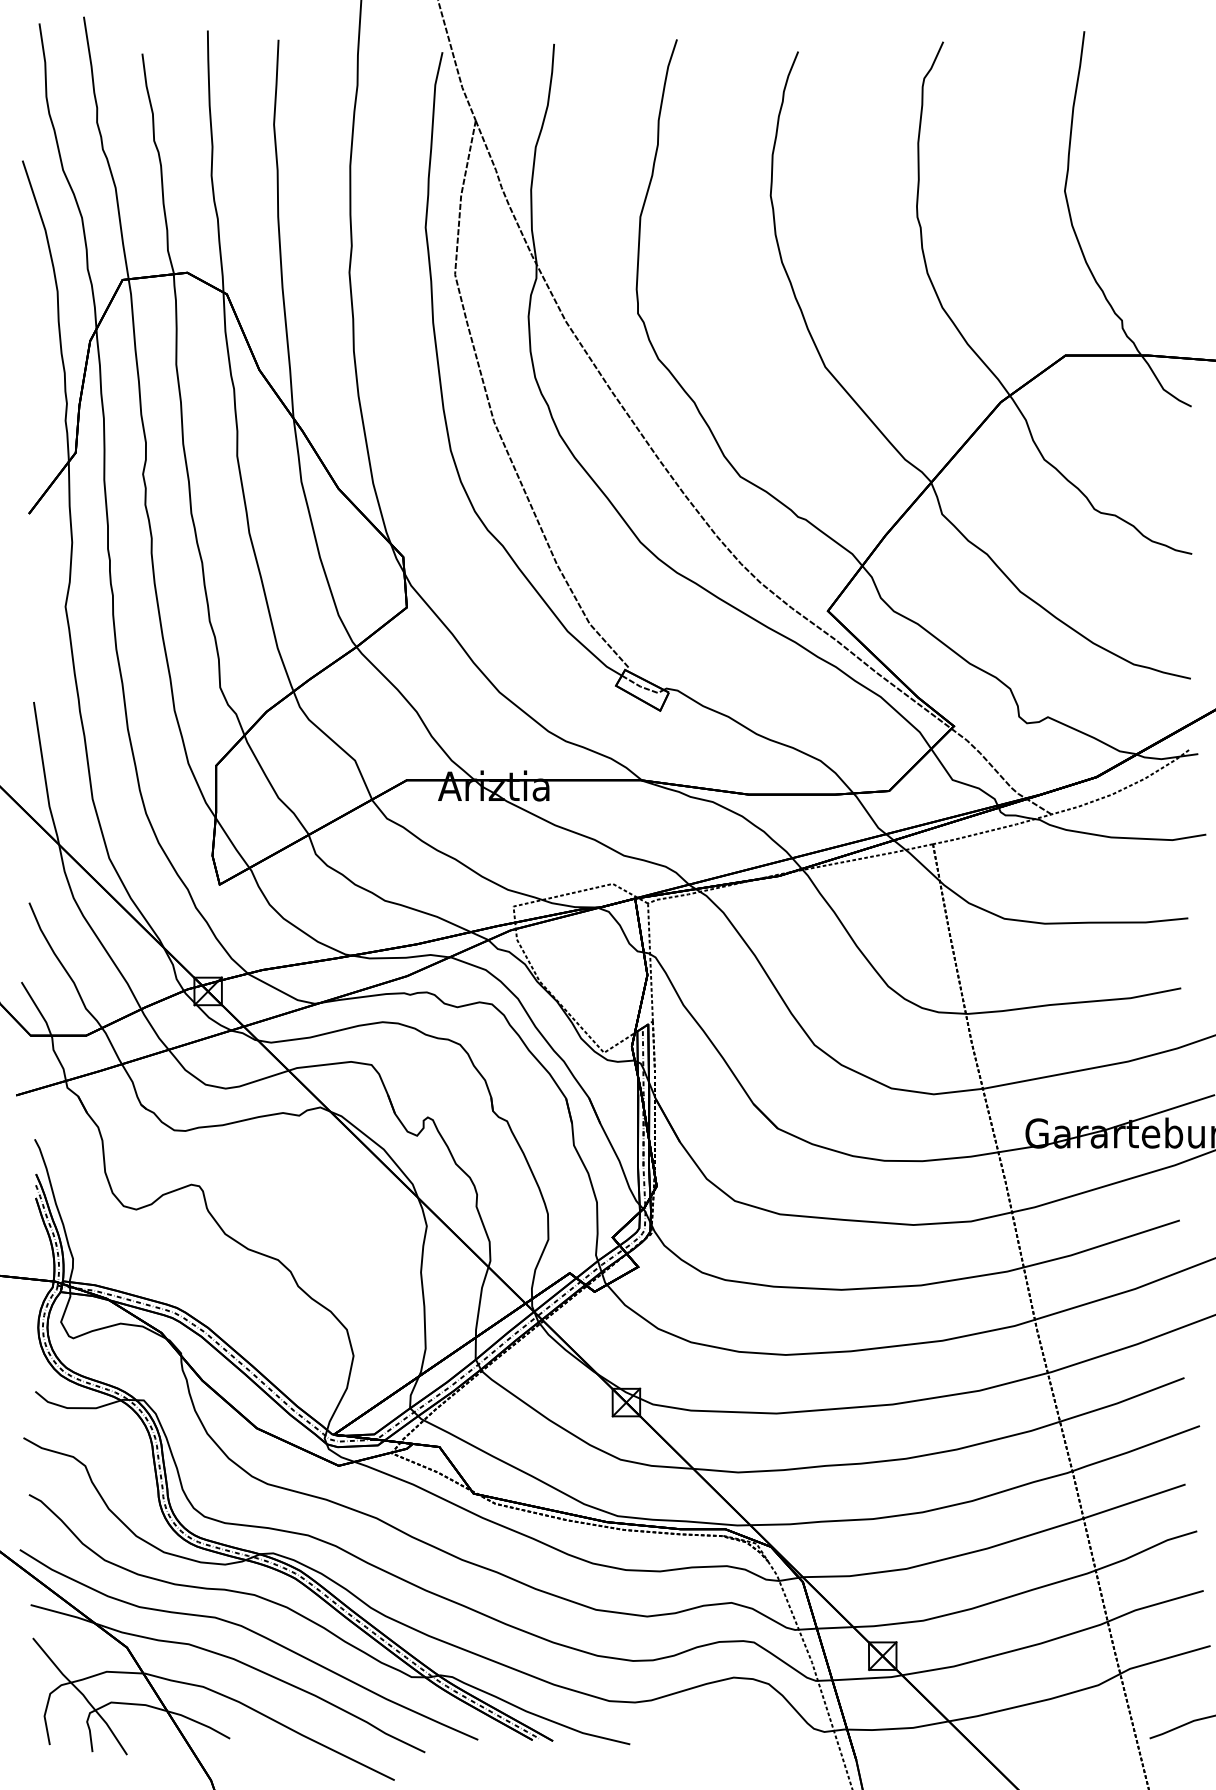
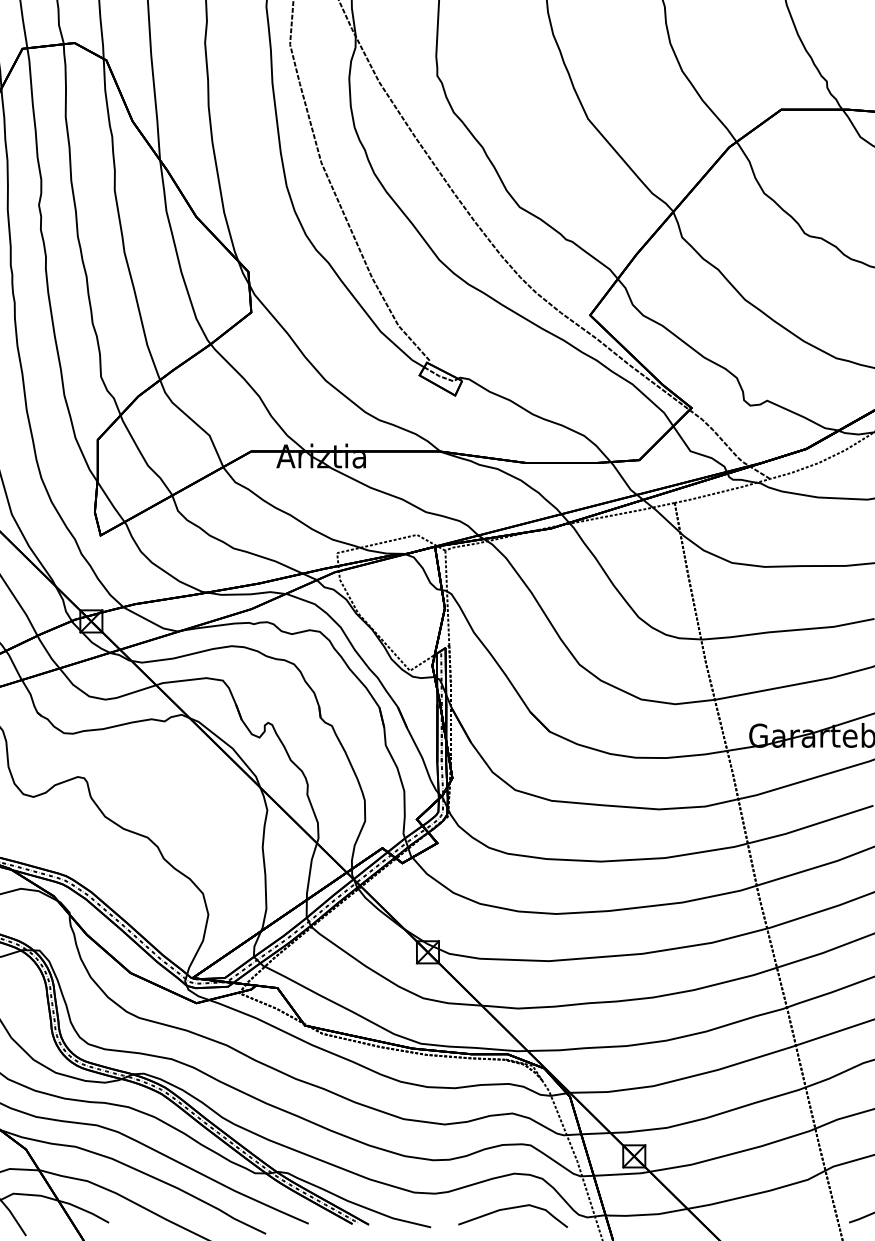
curve: (731, 1721) -> (512, 1208), added

